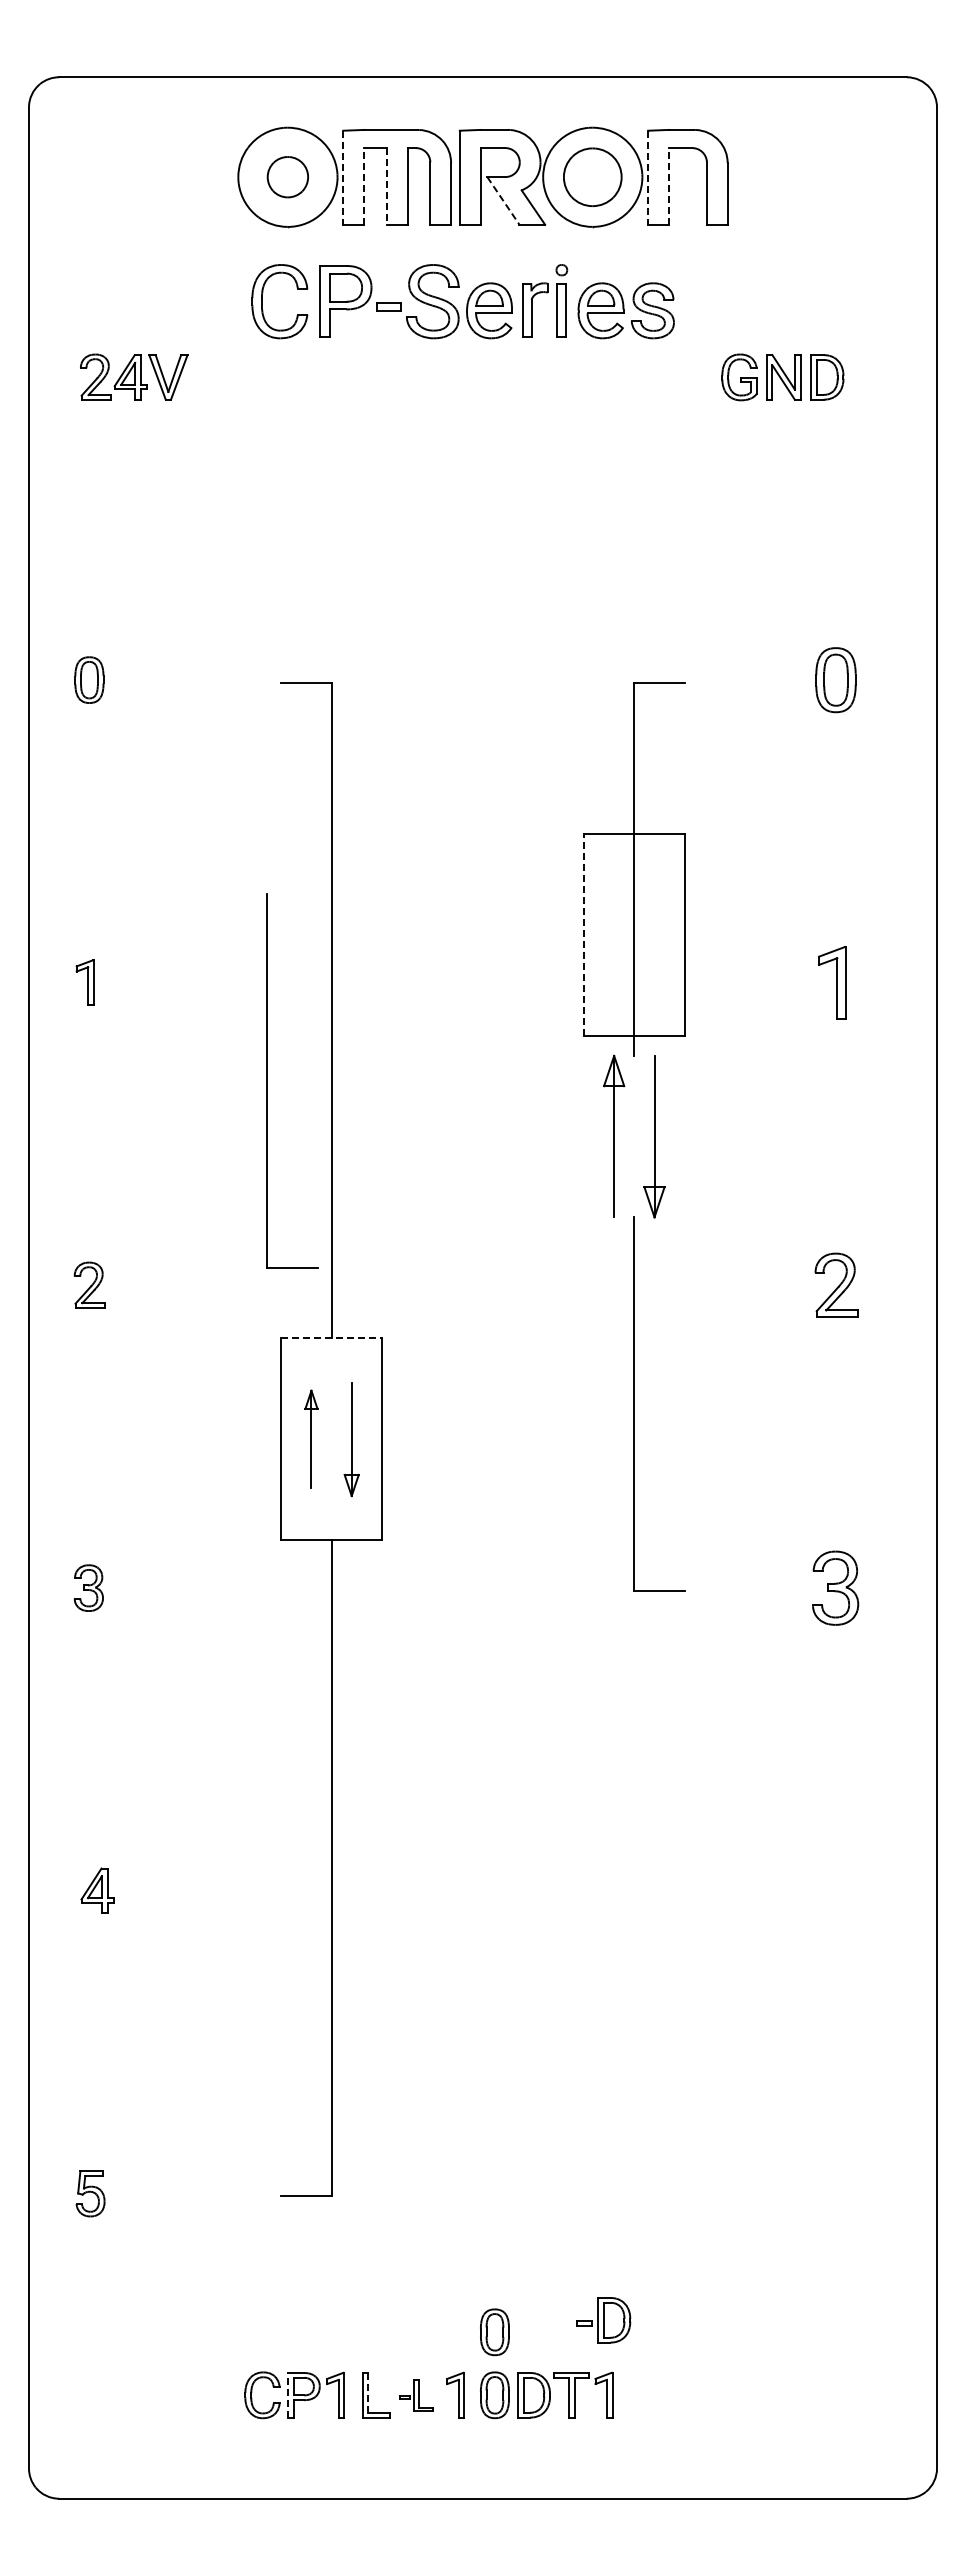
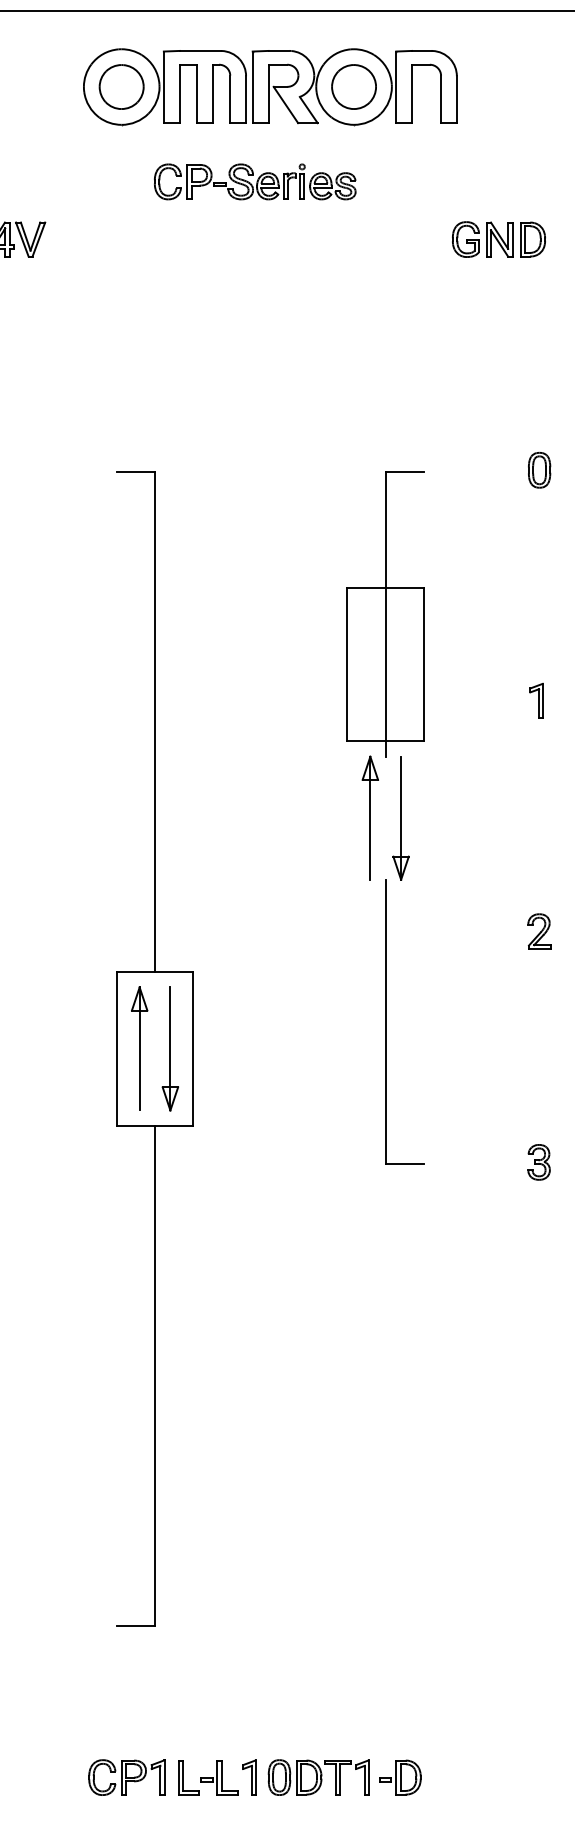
part: (287, 176) -> (121, 86), size x1.43
line: (343, 177) -> (164, 87), dashed -> solid
line: (648, 177) -> (396, 87), dashed -> solid
line: (363, 185) -> (179, 93), dashed -> solid
line: (668, 185) -> (411, 93), dashed -> solid
line: (386, 186) -> (196, 94), dashed -> solid
line: (503, 200) -> (286, 104), dashed -> solid
part: (462, 301) -> (254, 181), size x0.62
part: (836, 679) -> (539, 469), size x0.71
line: (583, 934) -> (346, 664), dashed -> solid
part: (832, 982) -> (536, 700), size x0.62
part: (267, 1080) -> (106, 775), removed
part: (835, 1284) -> (539, 930), size x0.71
line: (332, 1338) -> (155, 972), dashed -> solid
part: (311, 1438) -> (139, 1048), size x1.67
part: (351, 1439) -> (170, 1049), size x1.43
part: (835, 1587) -> (539, 1161), size x0.62
part: (603, 2320) -> (400, 1777), moved
part: (494, 2332) -> (279, 1729), removed
line: (368, 2392) -> (183, 1775), dashed -> solid
line: (287, 2394) -> (121, 1776), dashed -> solid
part: (416, 2395) -> (219, 1777), size x1.43

